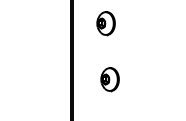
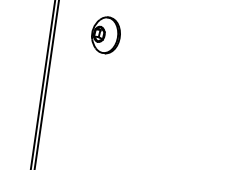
part: (109, 79) -> (98, 123), removed

